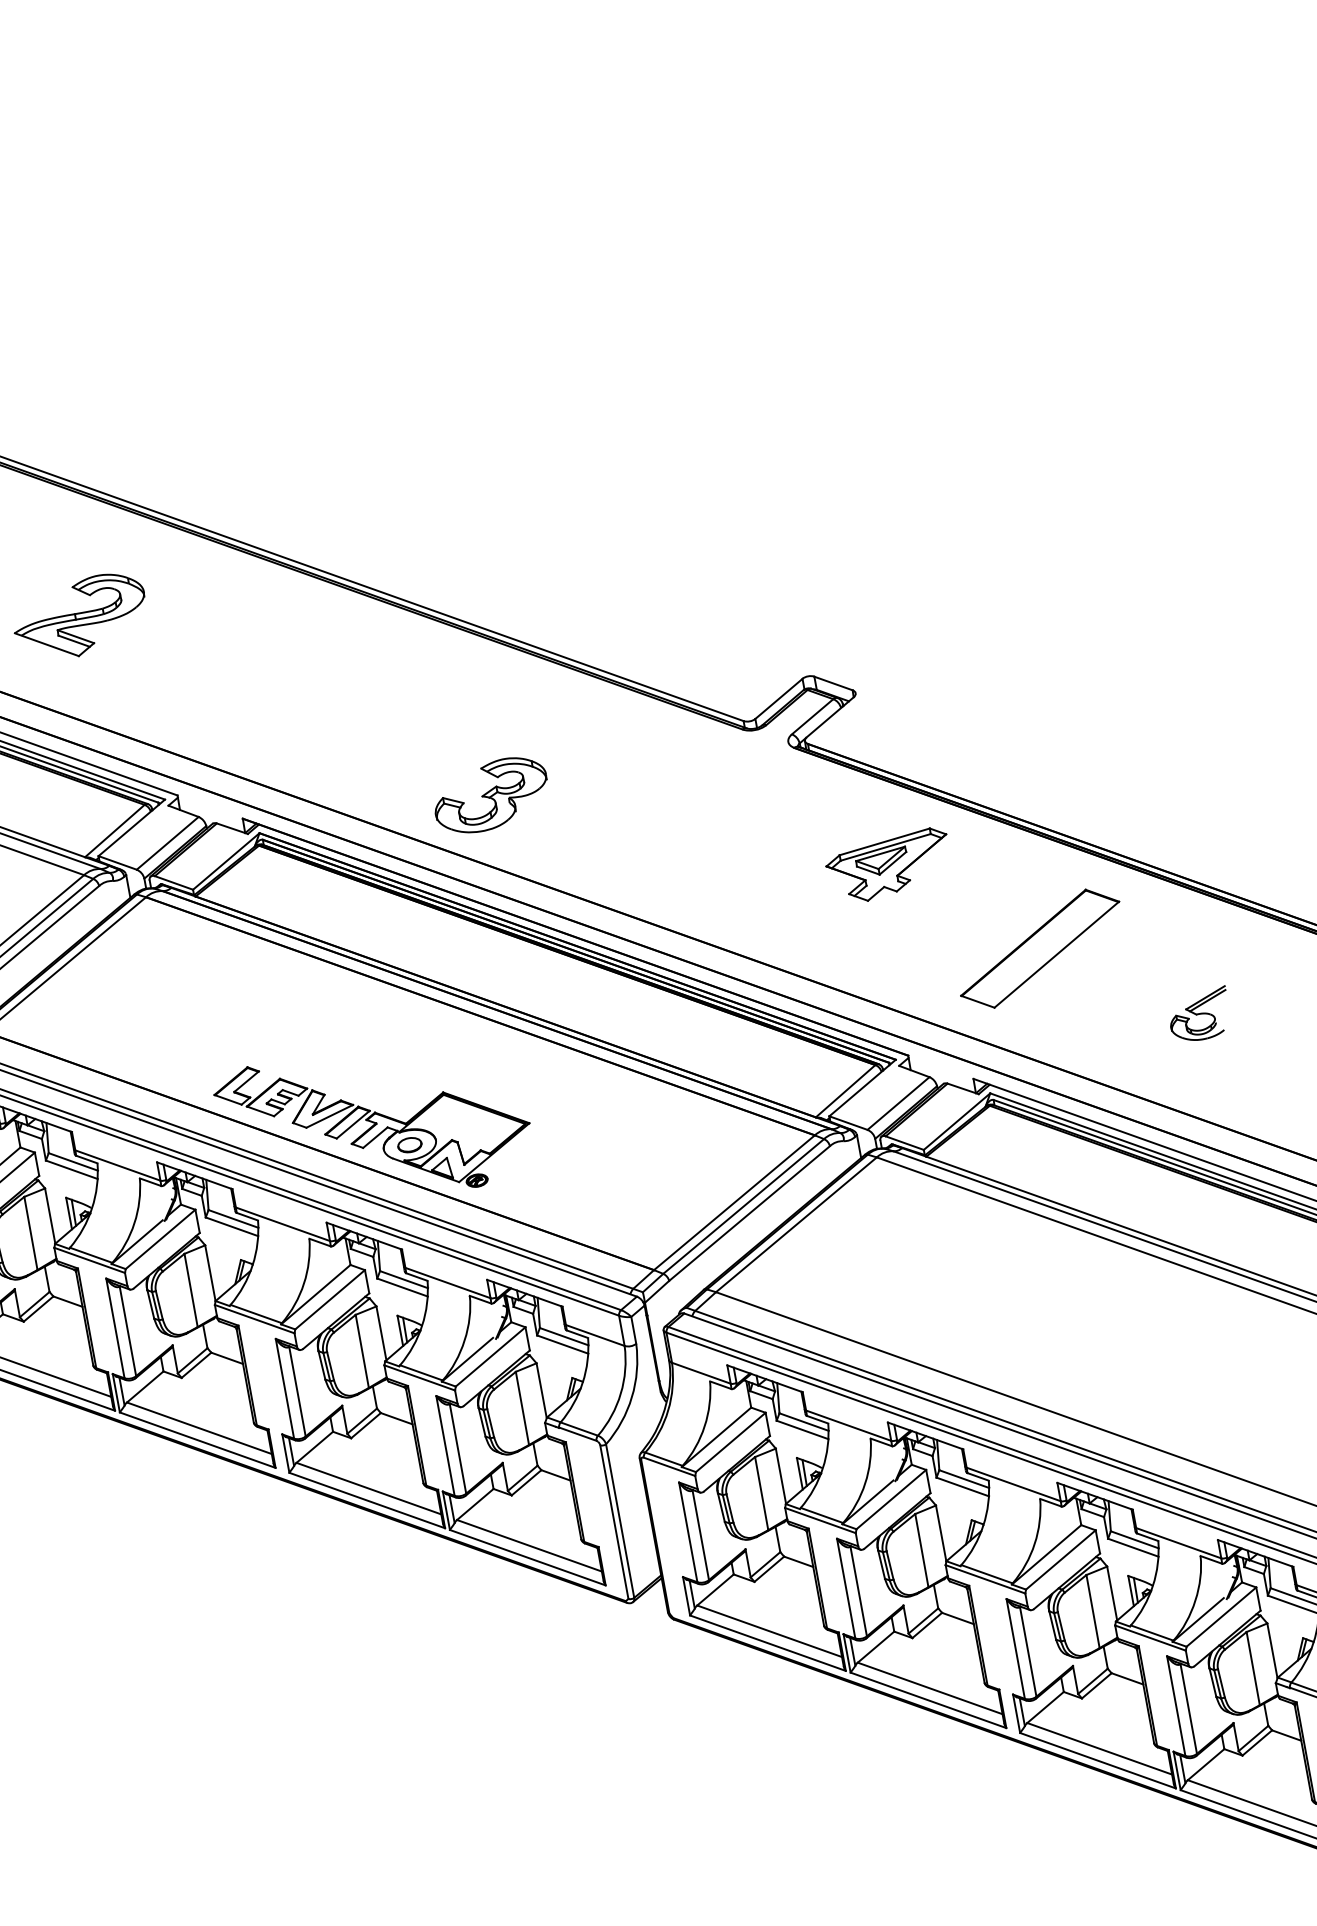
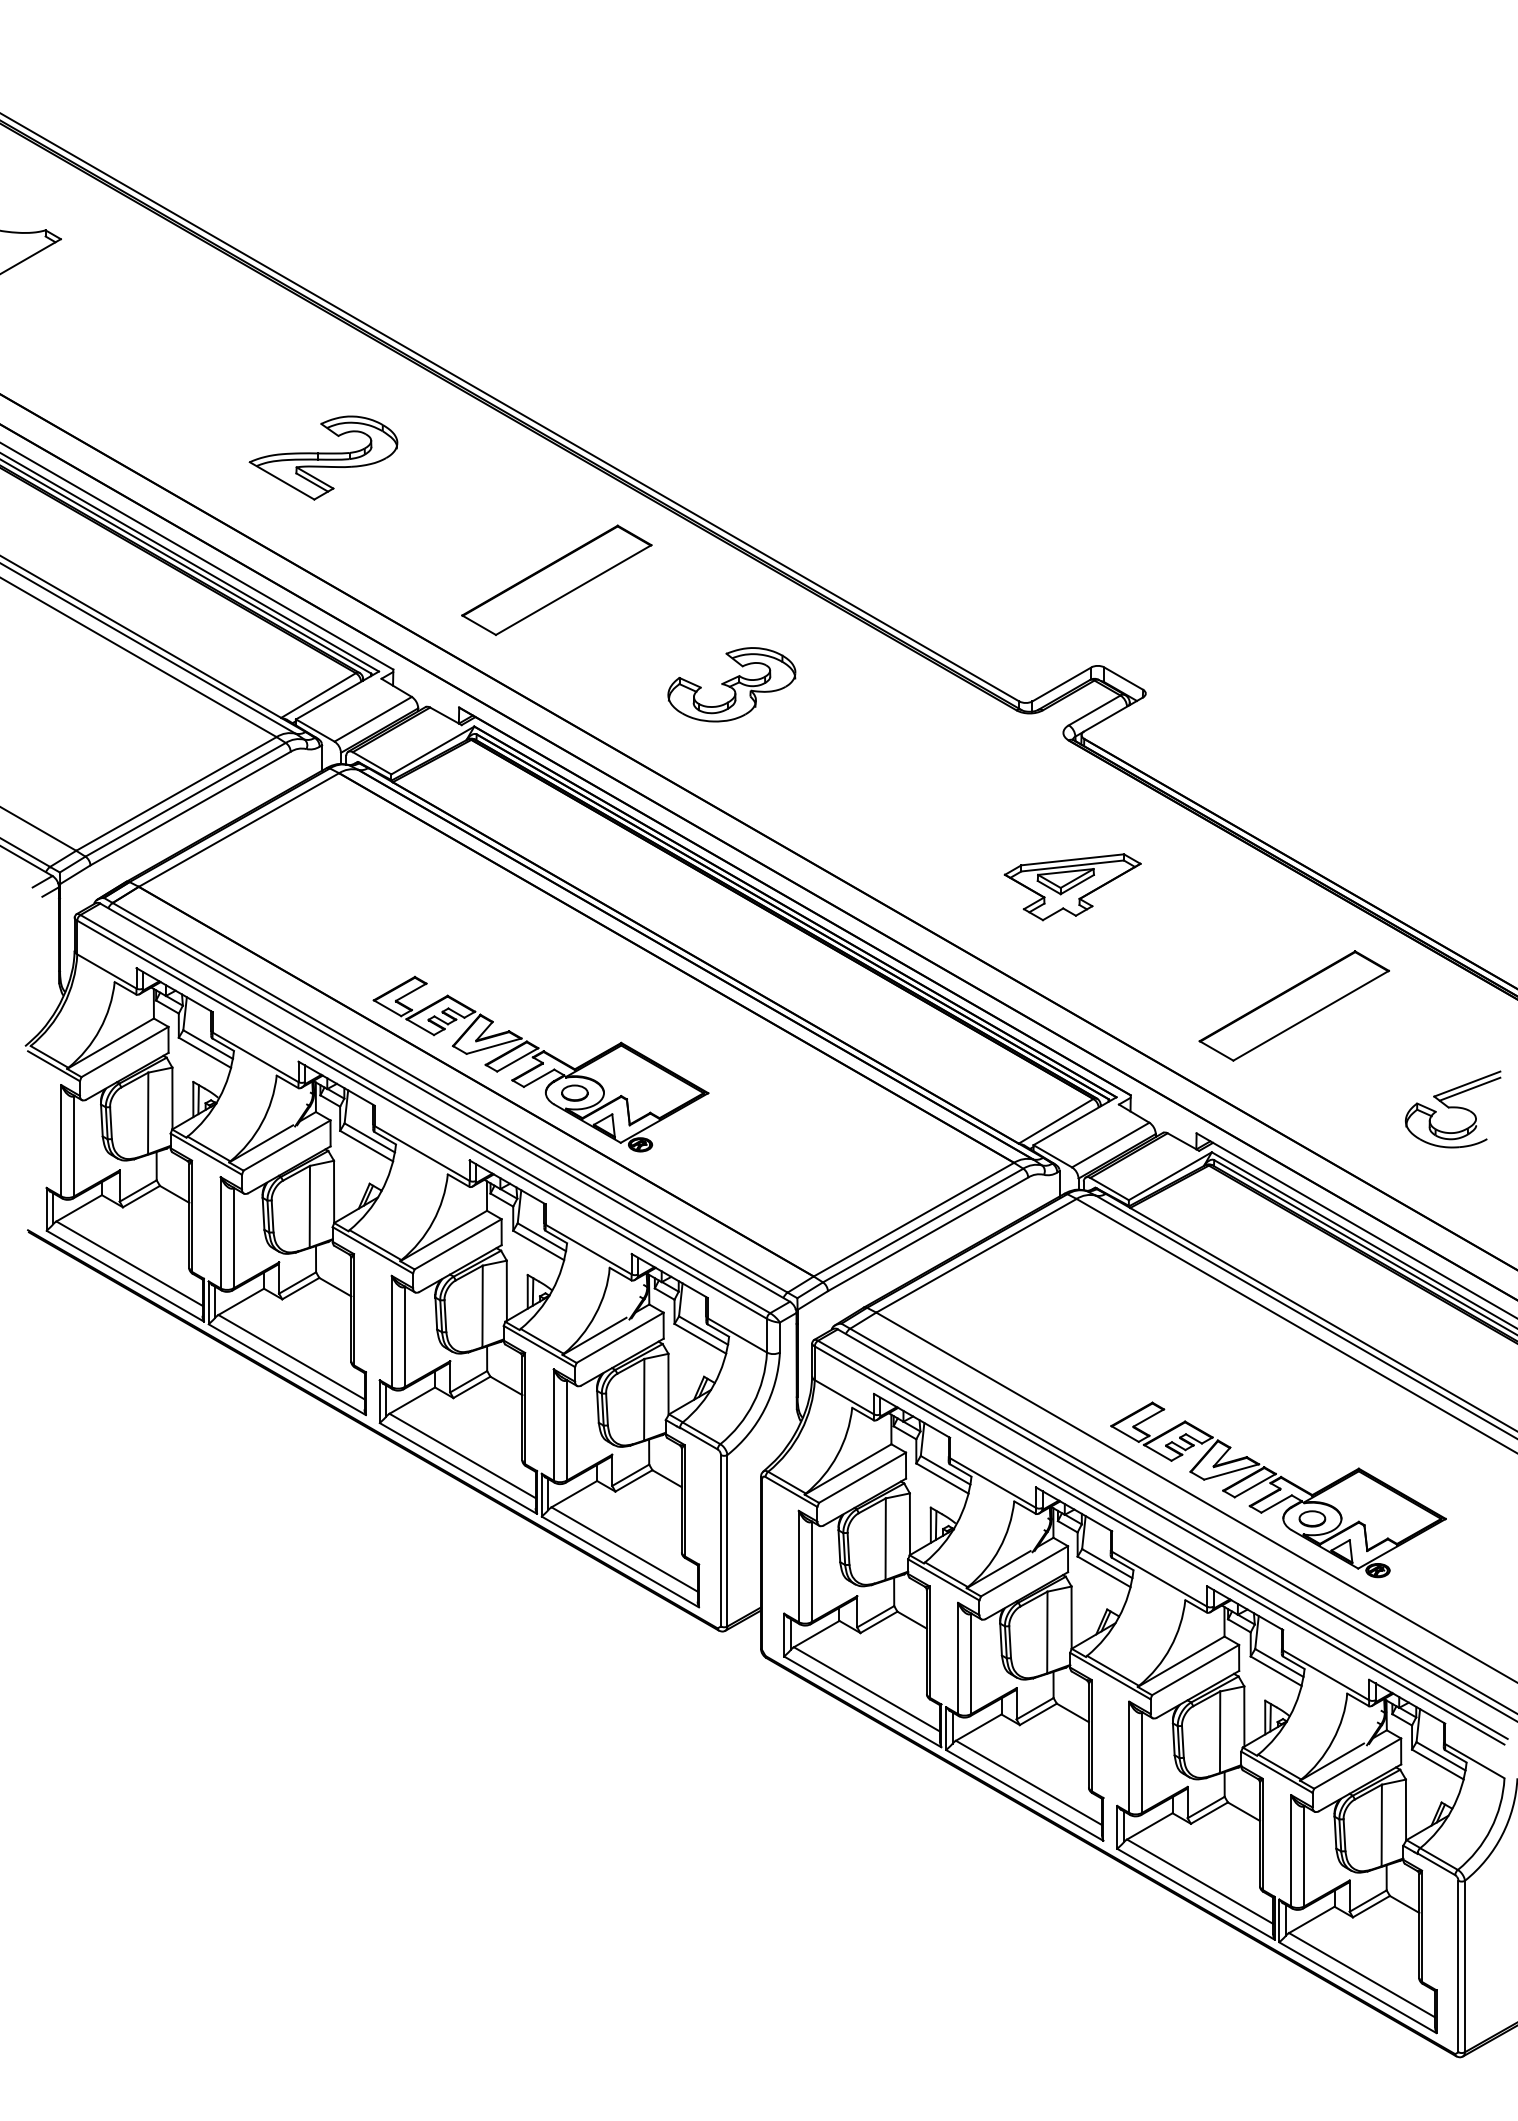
part: (308, 687) -> (556, 579), added
part: (490, 795) -> (731, 684), moved
part: (889, 866) -> (1072, 887), moved
part: (1199, 1015) -> (1453, 1109), size x1.43
part: (1105, 1384) -> (1278, 1489), added

